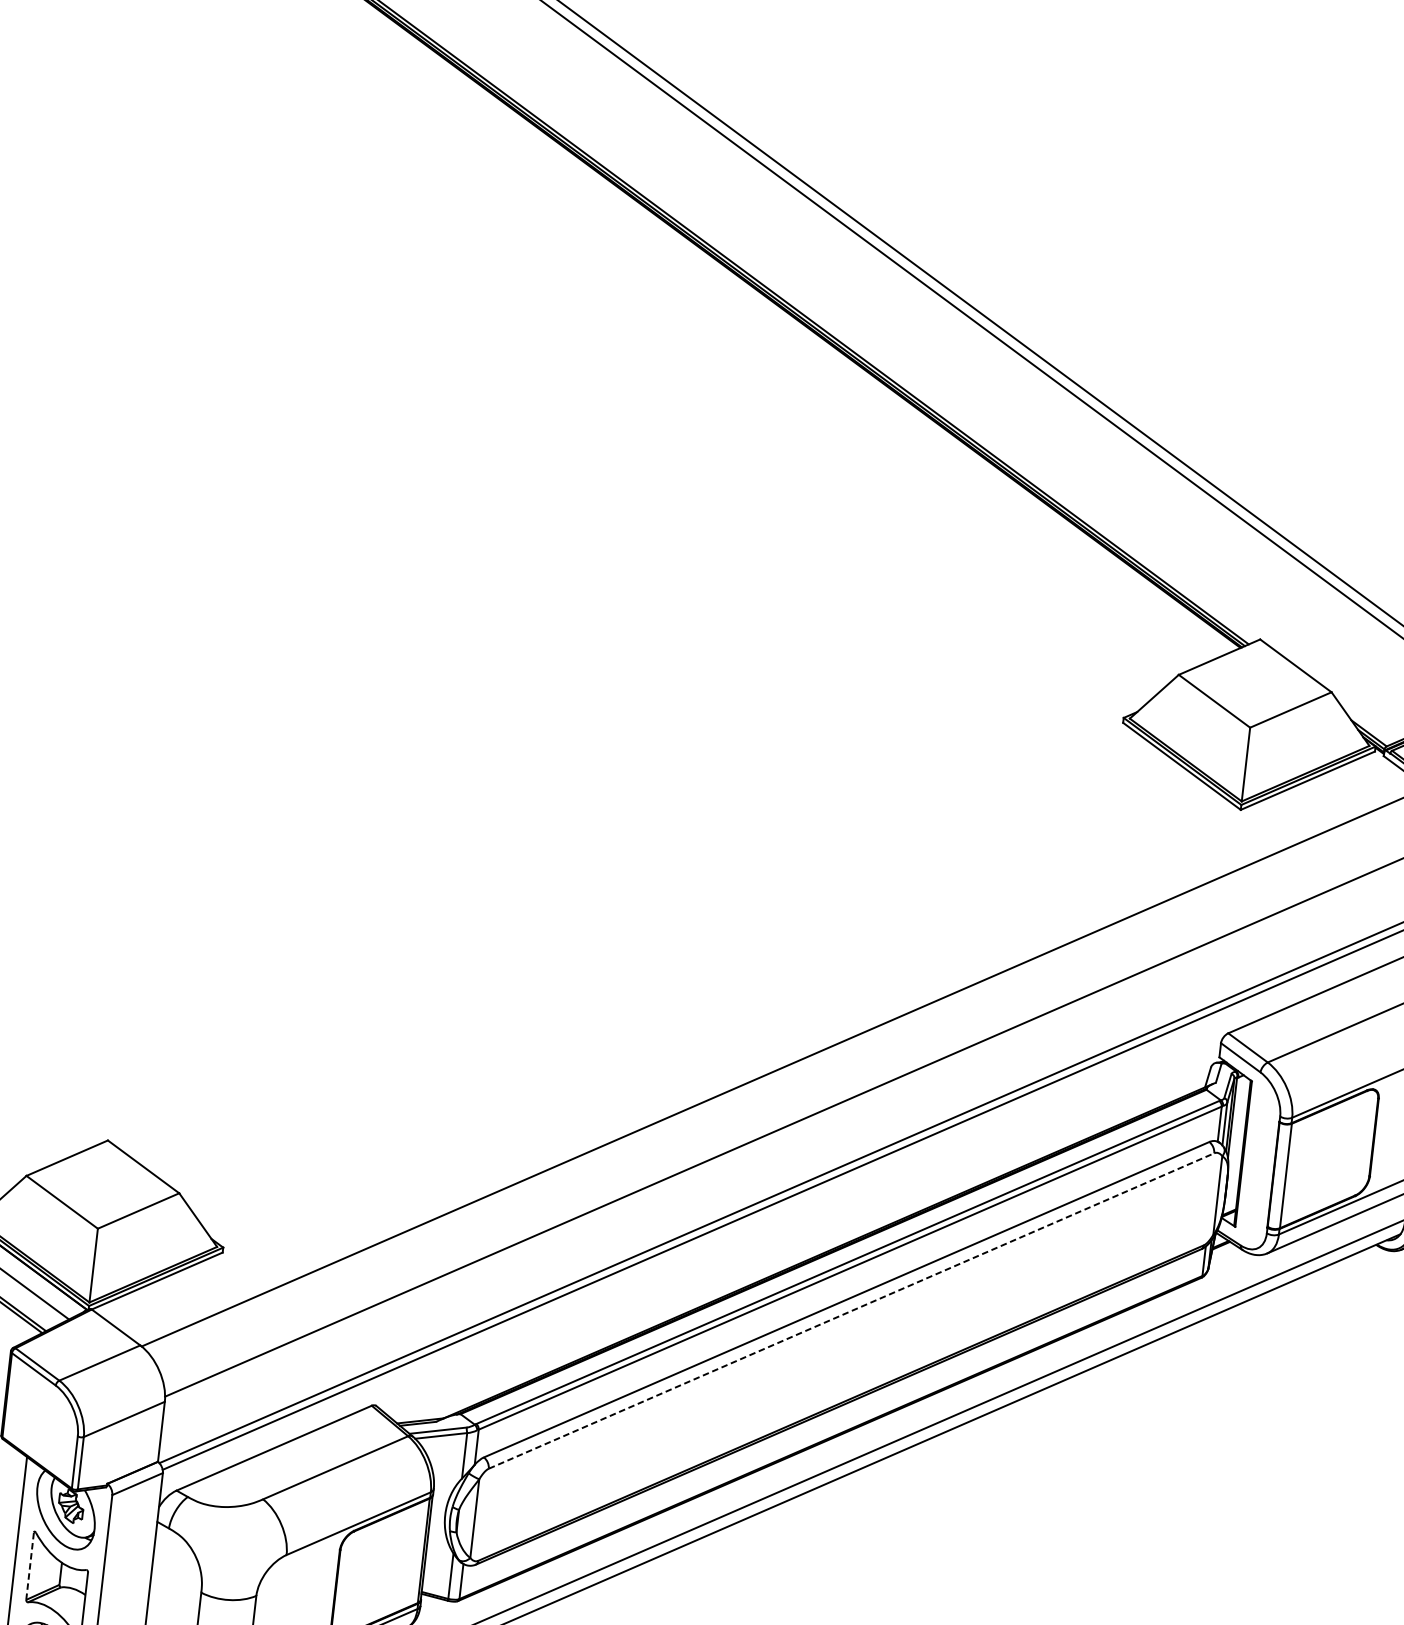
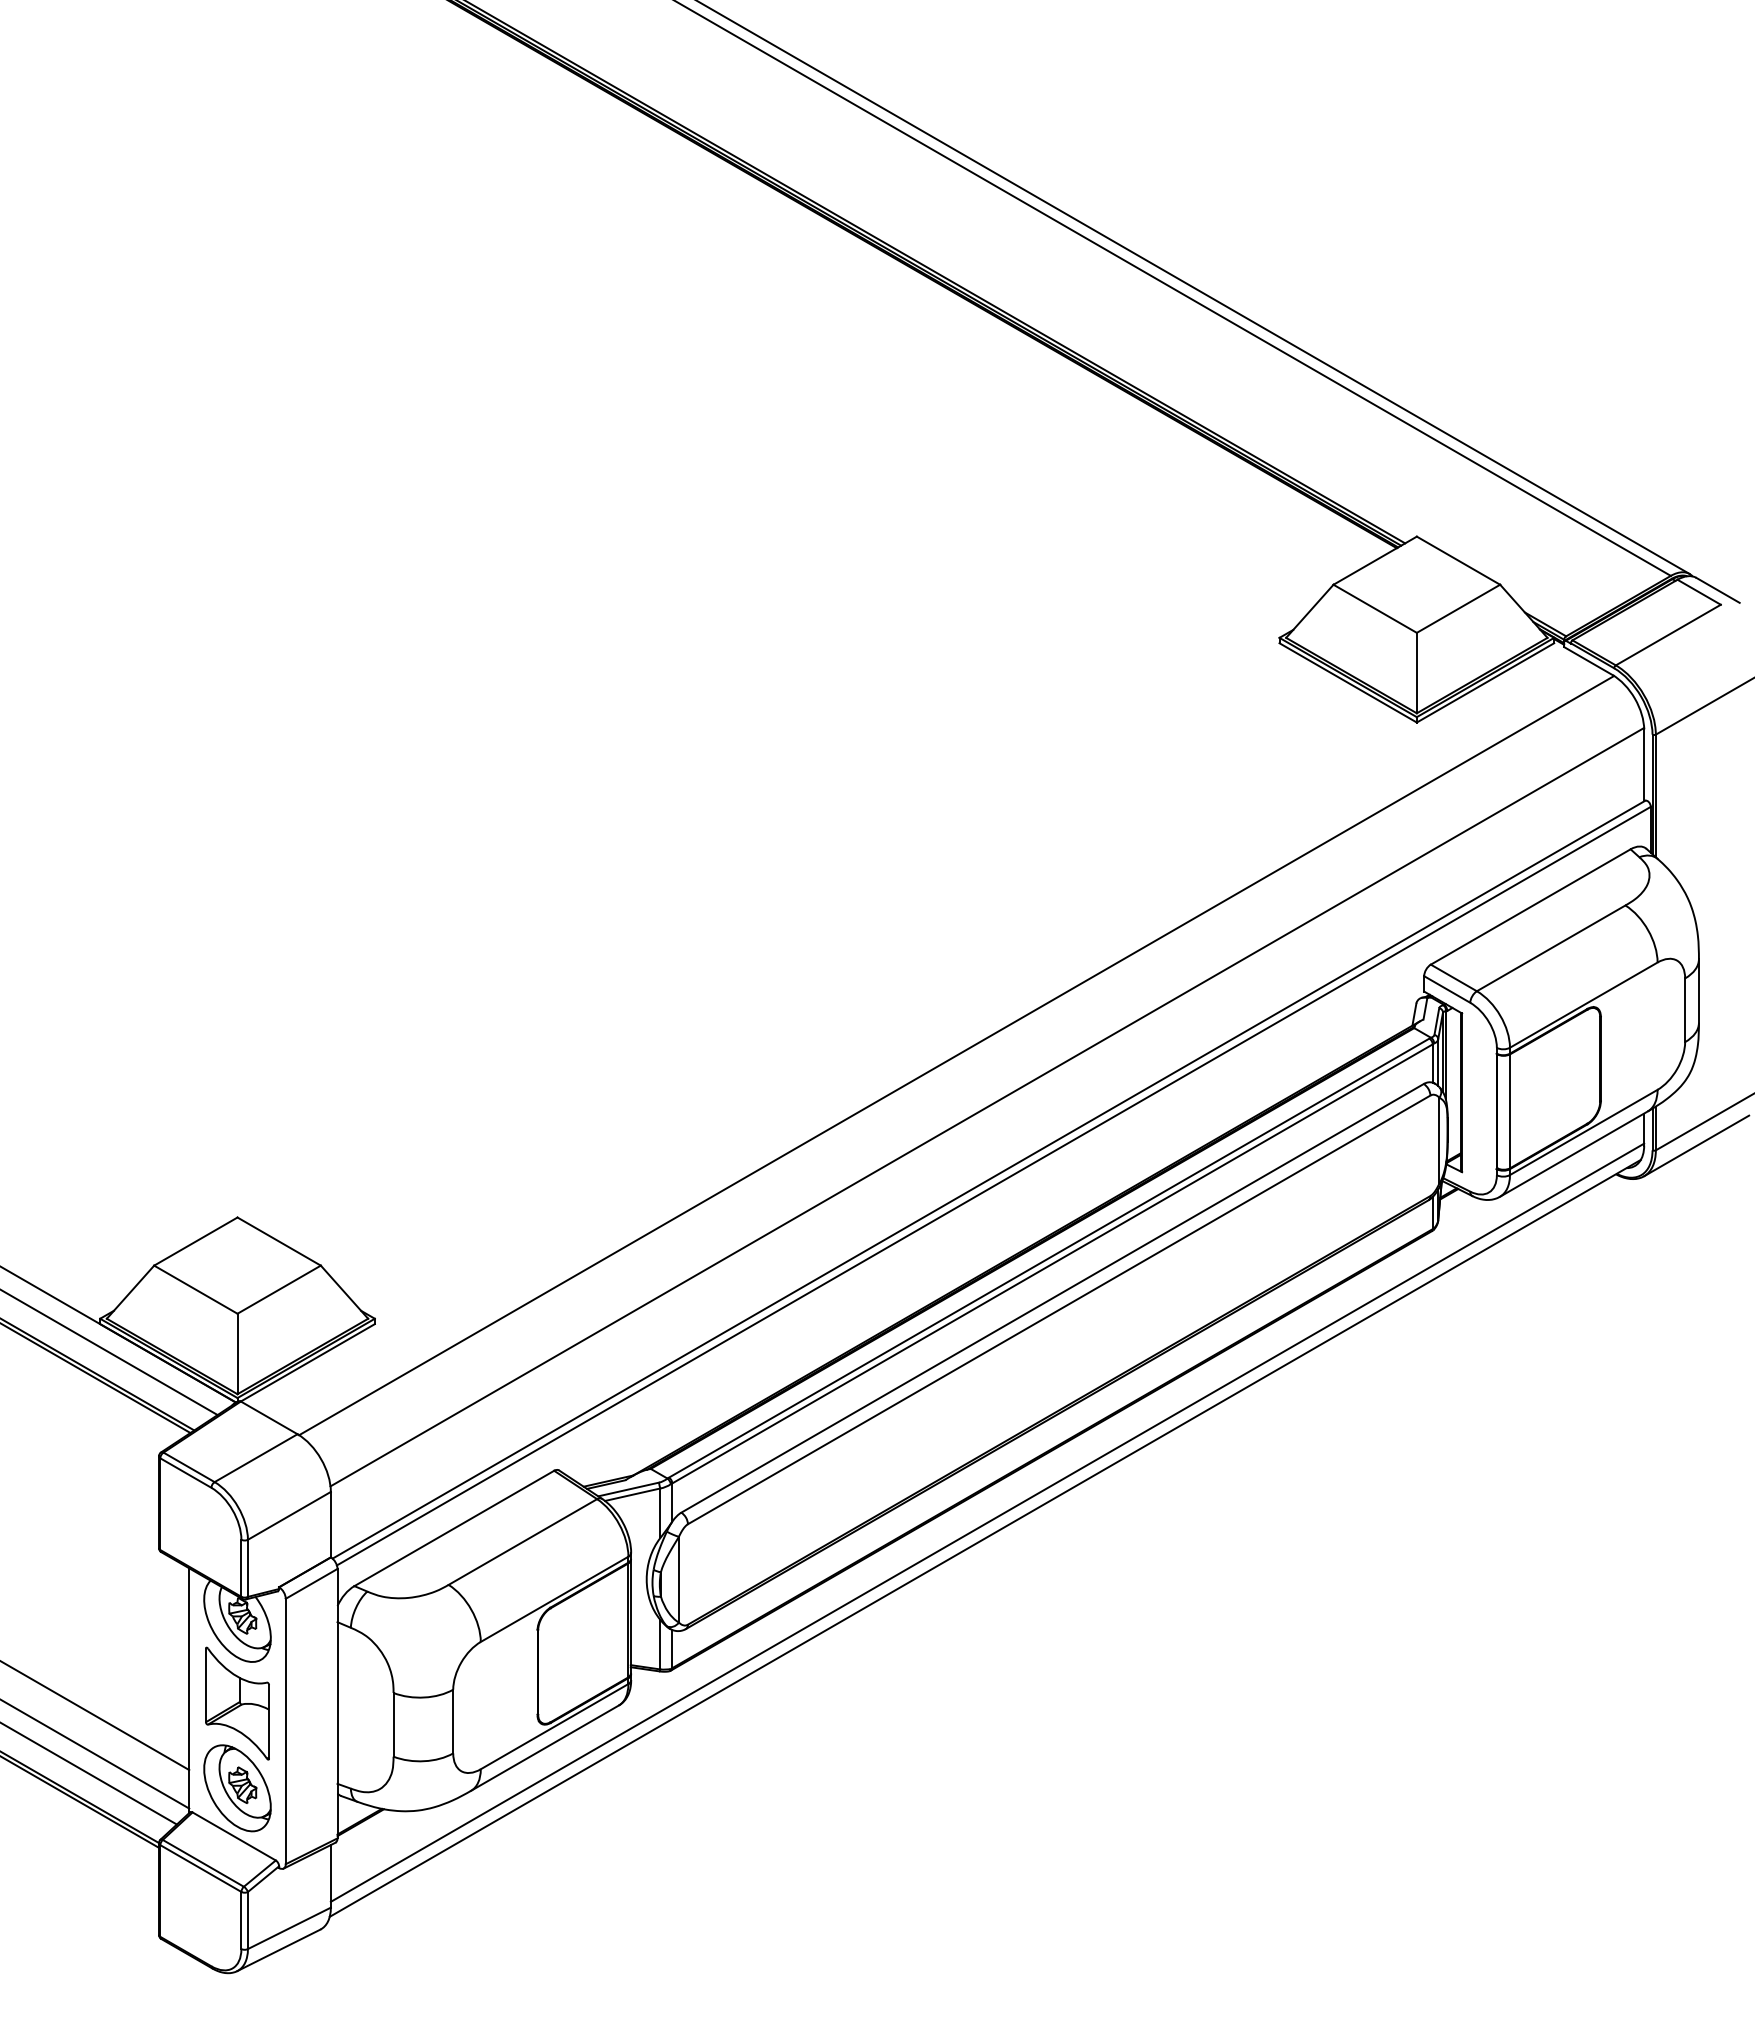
line: (851, 1310) -> (1059, 1309), dashed -> solid
line: (29, 1566) -> (205, 1685), dashed -> solid

